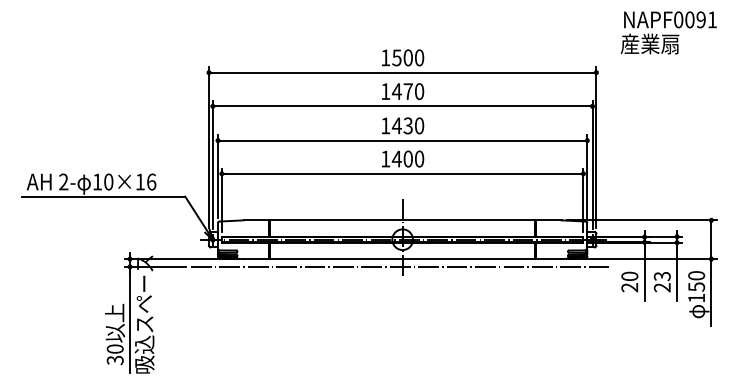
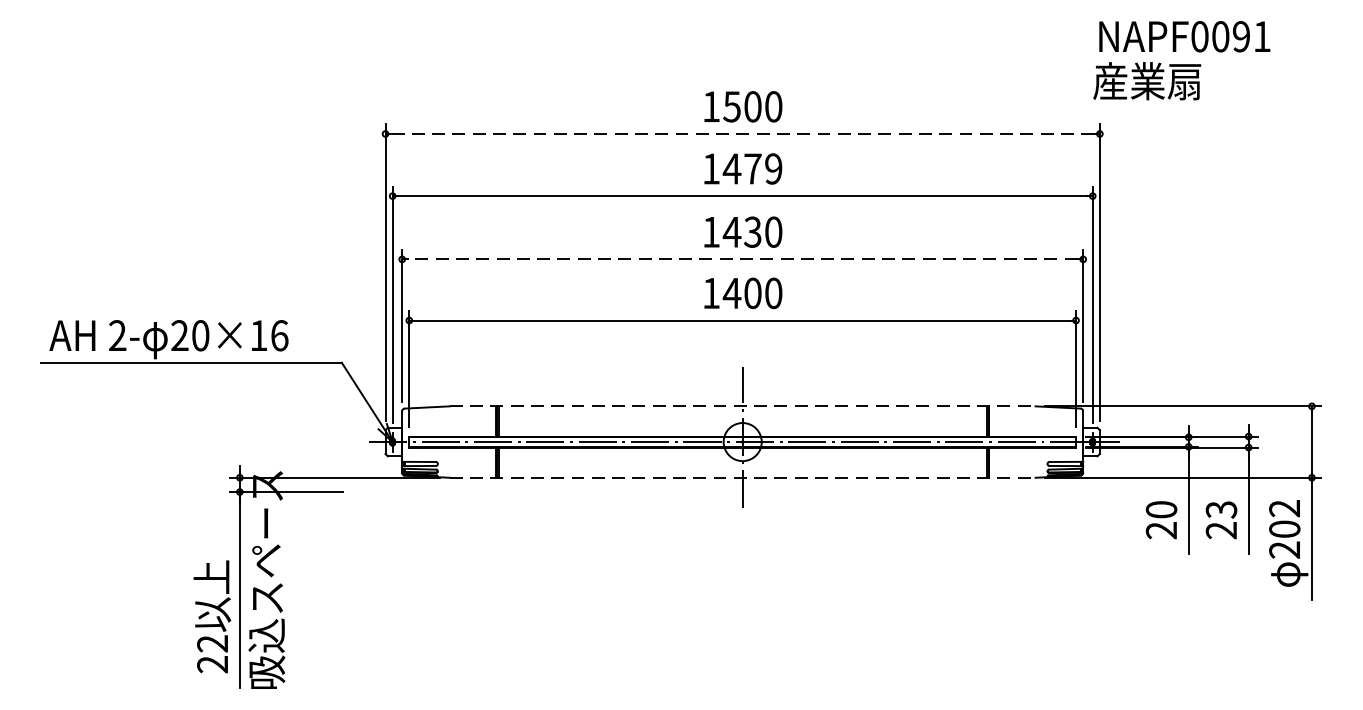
text: (668, 32) -> (1181, 59), moved
line: (402, 72) -> (742, 133), solid -> dashed
text: (419, 91) -> (773, 168), 1470 -> 1479
line: (402, 140) -> (742, 259), solid -> dashed
text: (97, 181) -> (179, 334), 10×16 -> 20×16
line: (402, 220) -> (742, 406), solid -> dashed
line: (402, 259) -> (742, 478), solid -> dashed
line: (401, 266) -> (740, 491), removed
text: (696, 286) -> (1284, 528), 150 -> 202
text: (114, 354) -> (211, 653), 30 -> 22

